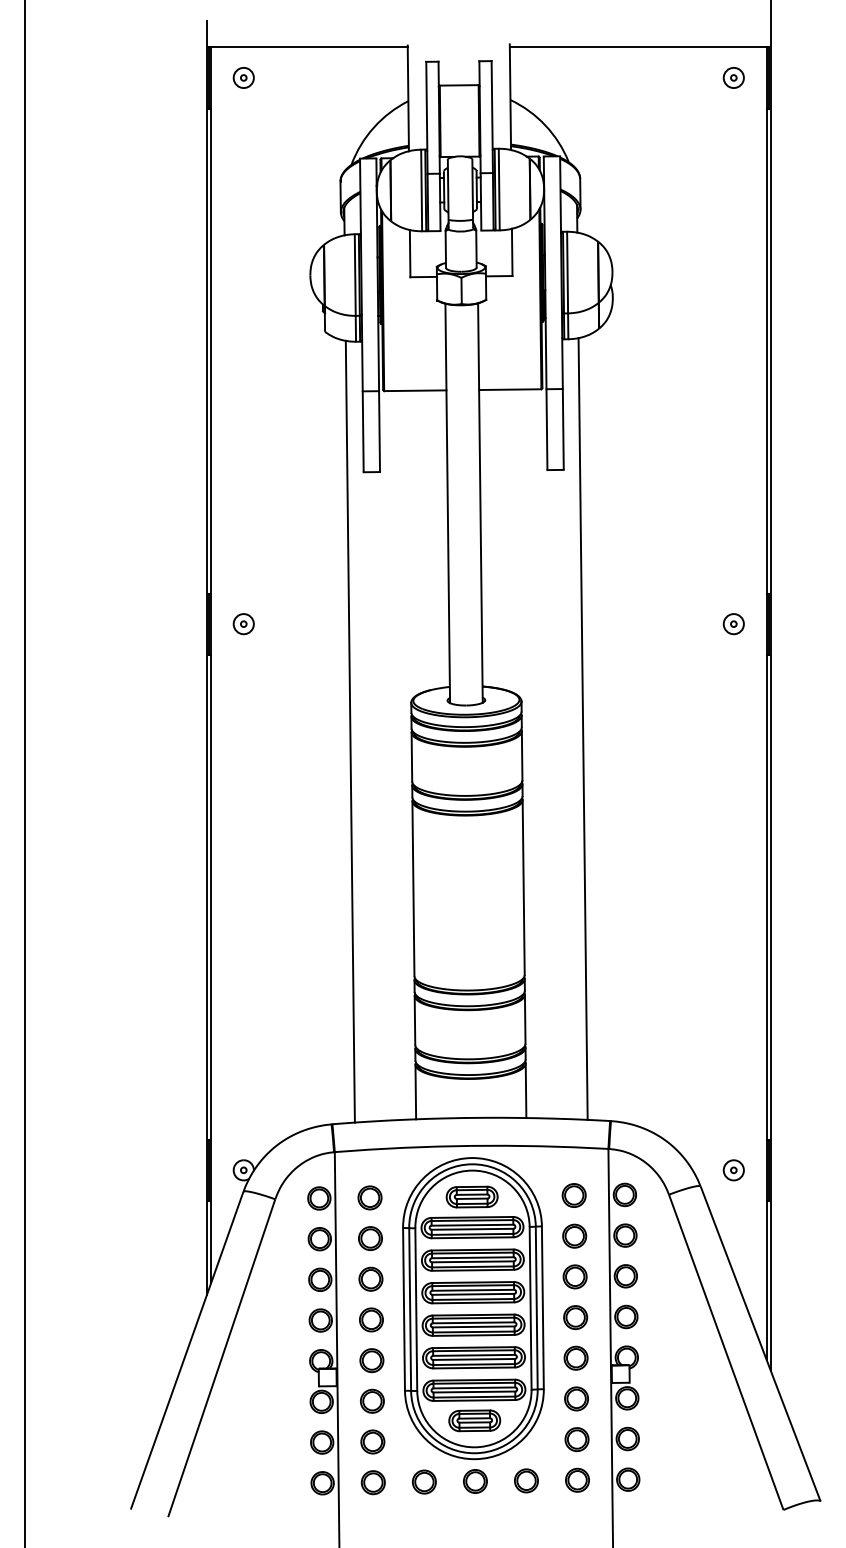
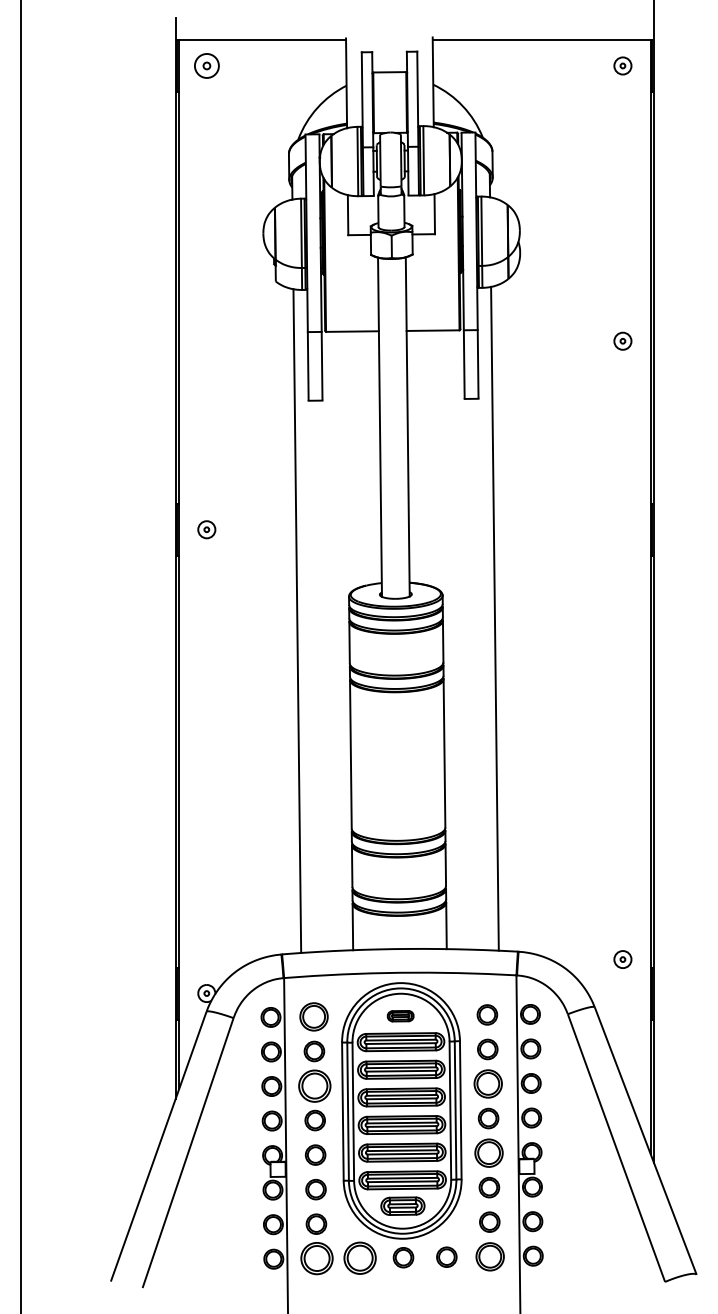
part: (243, 77) -> (206, 65), size x1.4
part: (733, 624) -> (622, 341), moved
part: (733, 1170) -> (622, 959), moved
part: (471, 1196) -> (400, 1015), size x0.6
part: (369, 1197) -> (313, 1016), size x1.4
part: (574, 1276) -> (487, 1083), size x1.4
part: (370, 1278) -> (314, 1085), size x1.6
part: (575, 1357) -> (488, 1152), size x1.4
part: (577, 1479) -> (490, 1256), size x1.4
part: (424, 1481) -> (360, 1257), size x1.6
part: (372, 1482) -> (316, 1258), size x1.6

